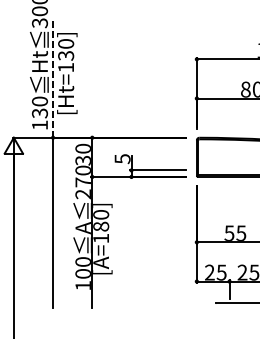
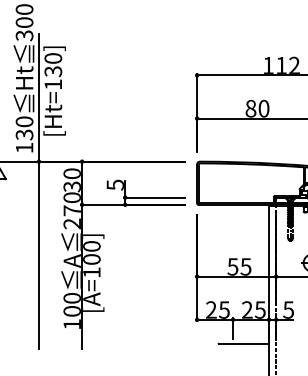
line: (52, 79) -> (38, 97), dashed -> solid
text: (100, 226) -> (91, 259), [A=180] -> [A=100]

